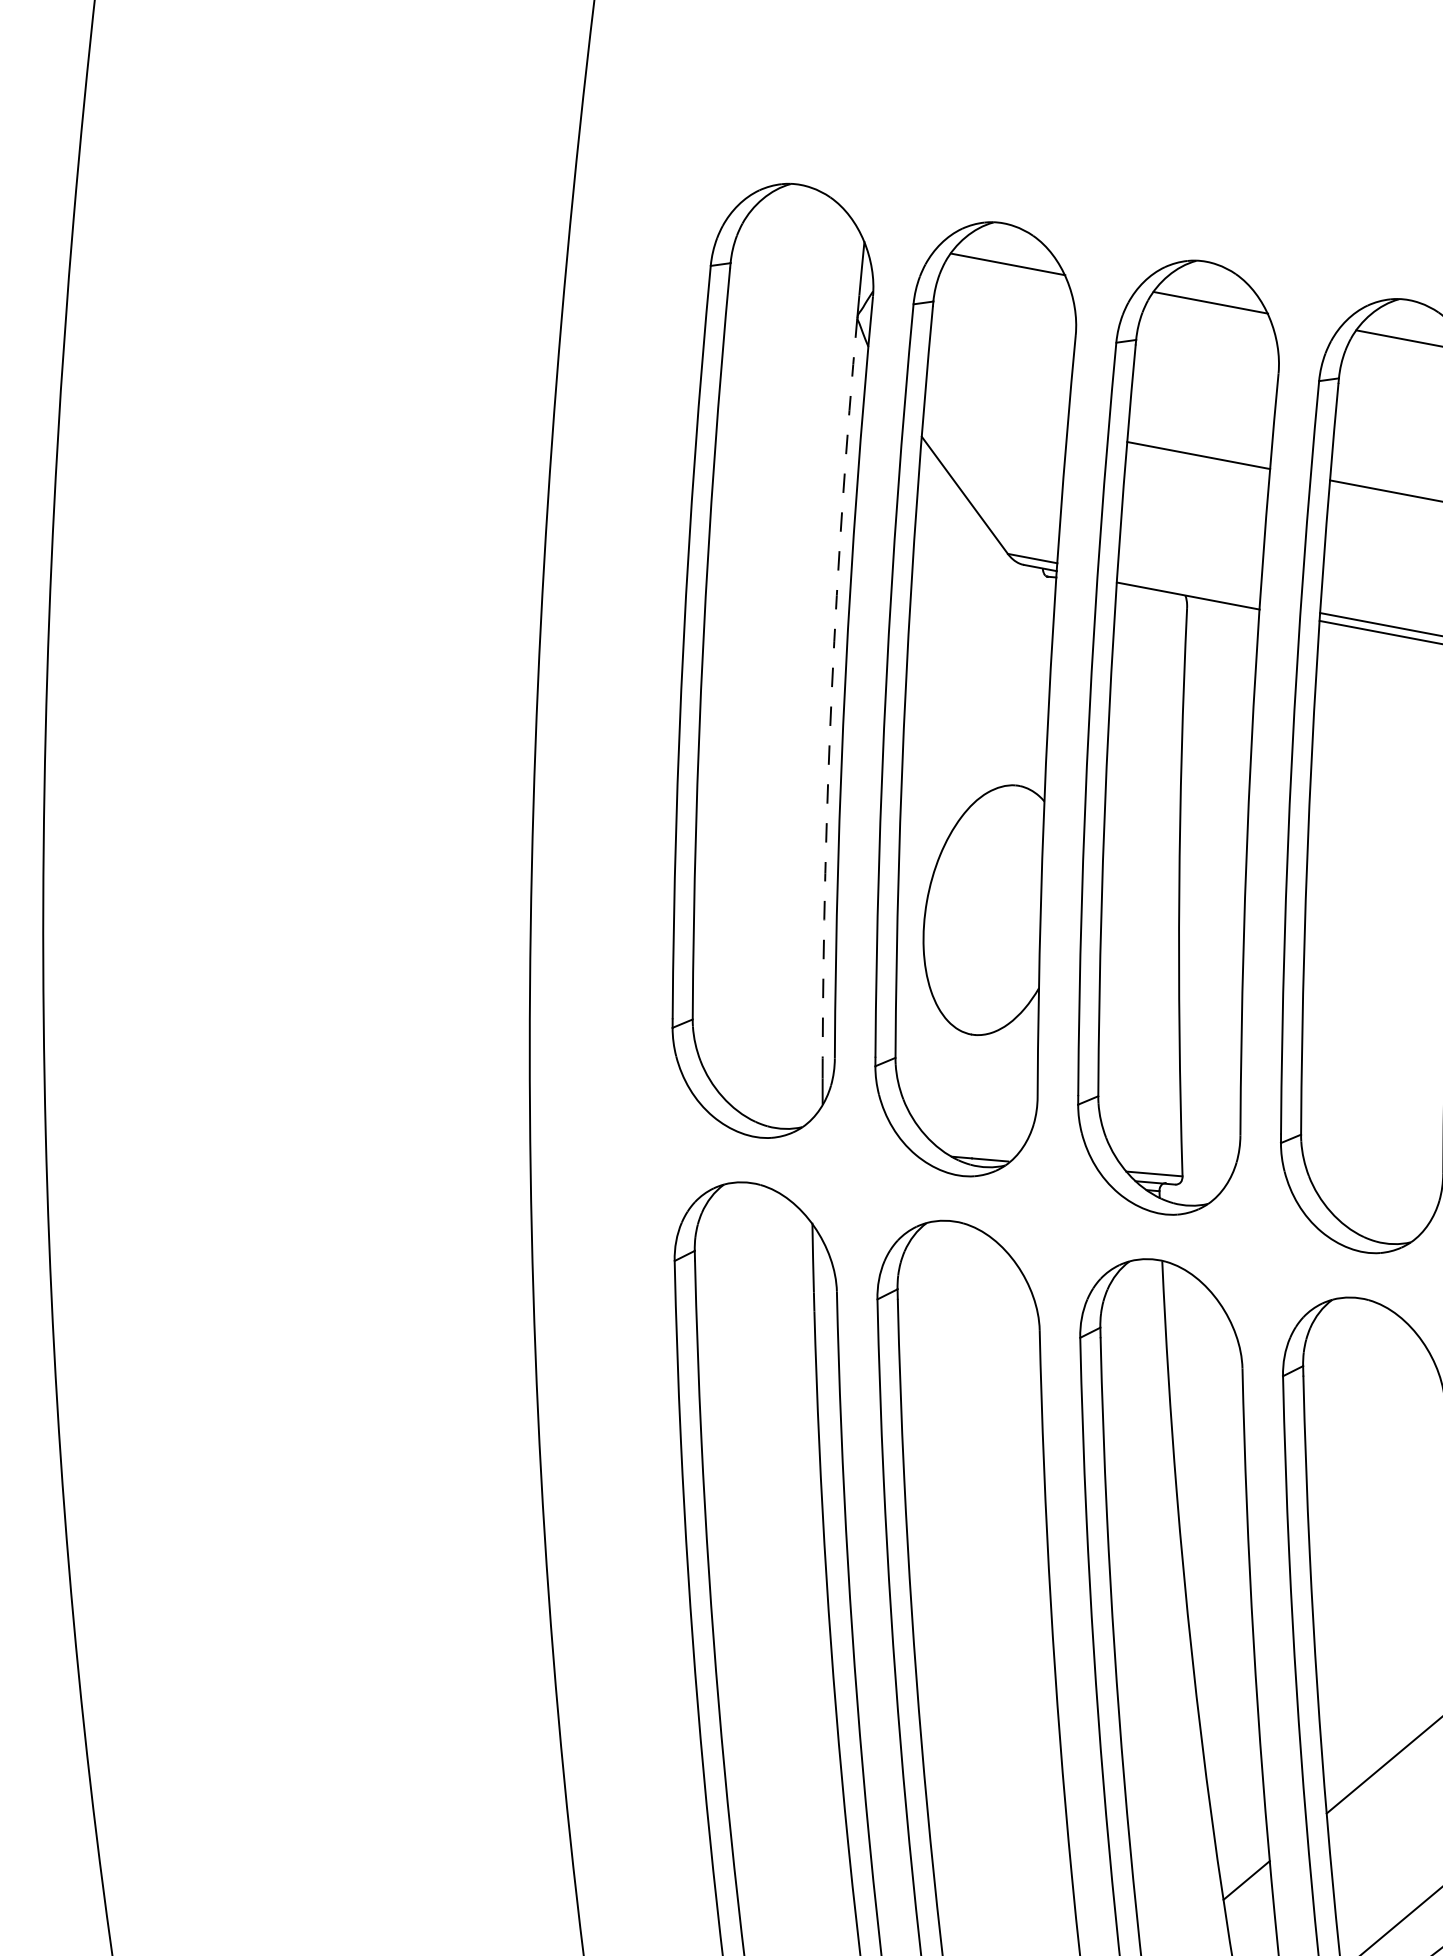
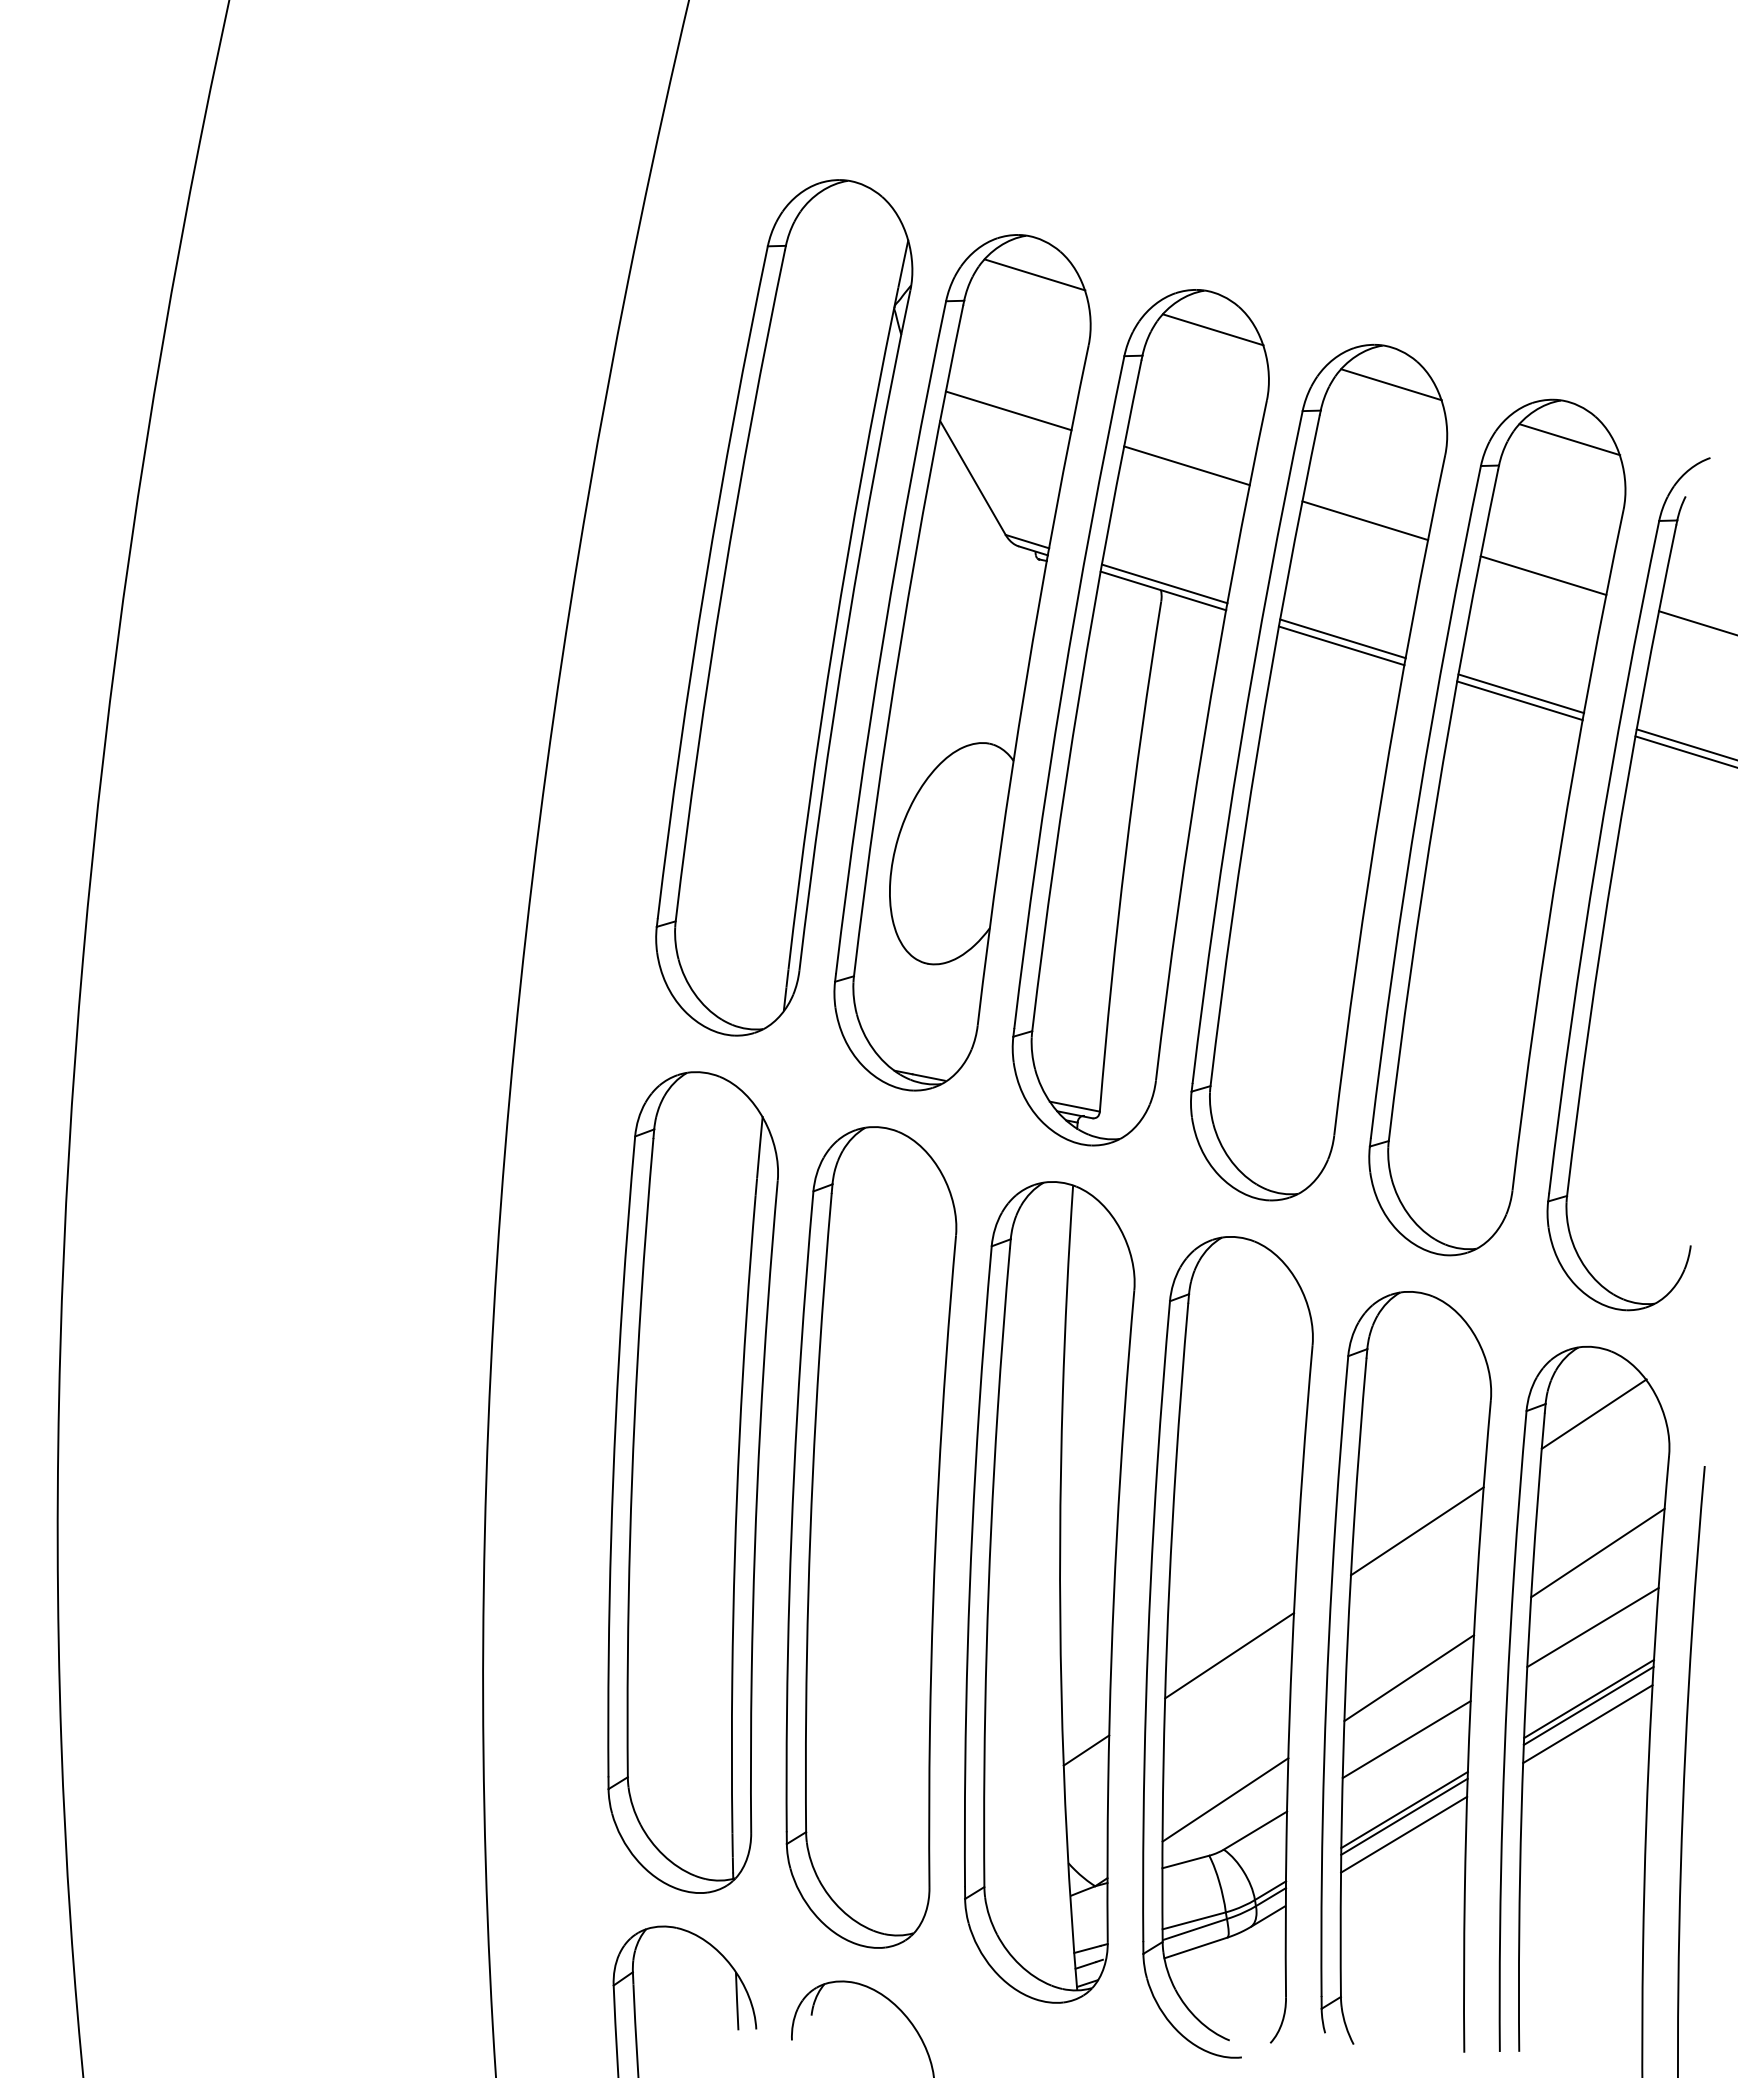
line: (995, 416) -> (1008, 410), added
line: (1188, 587) -> (1164, 583), added
arc: (832, 687) -> (834, 637), dashed -> solid

